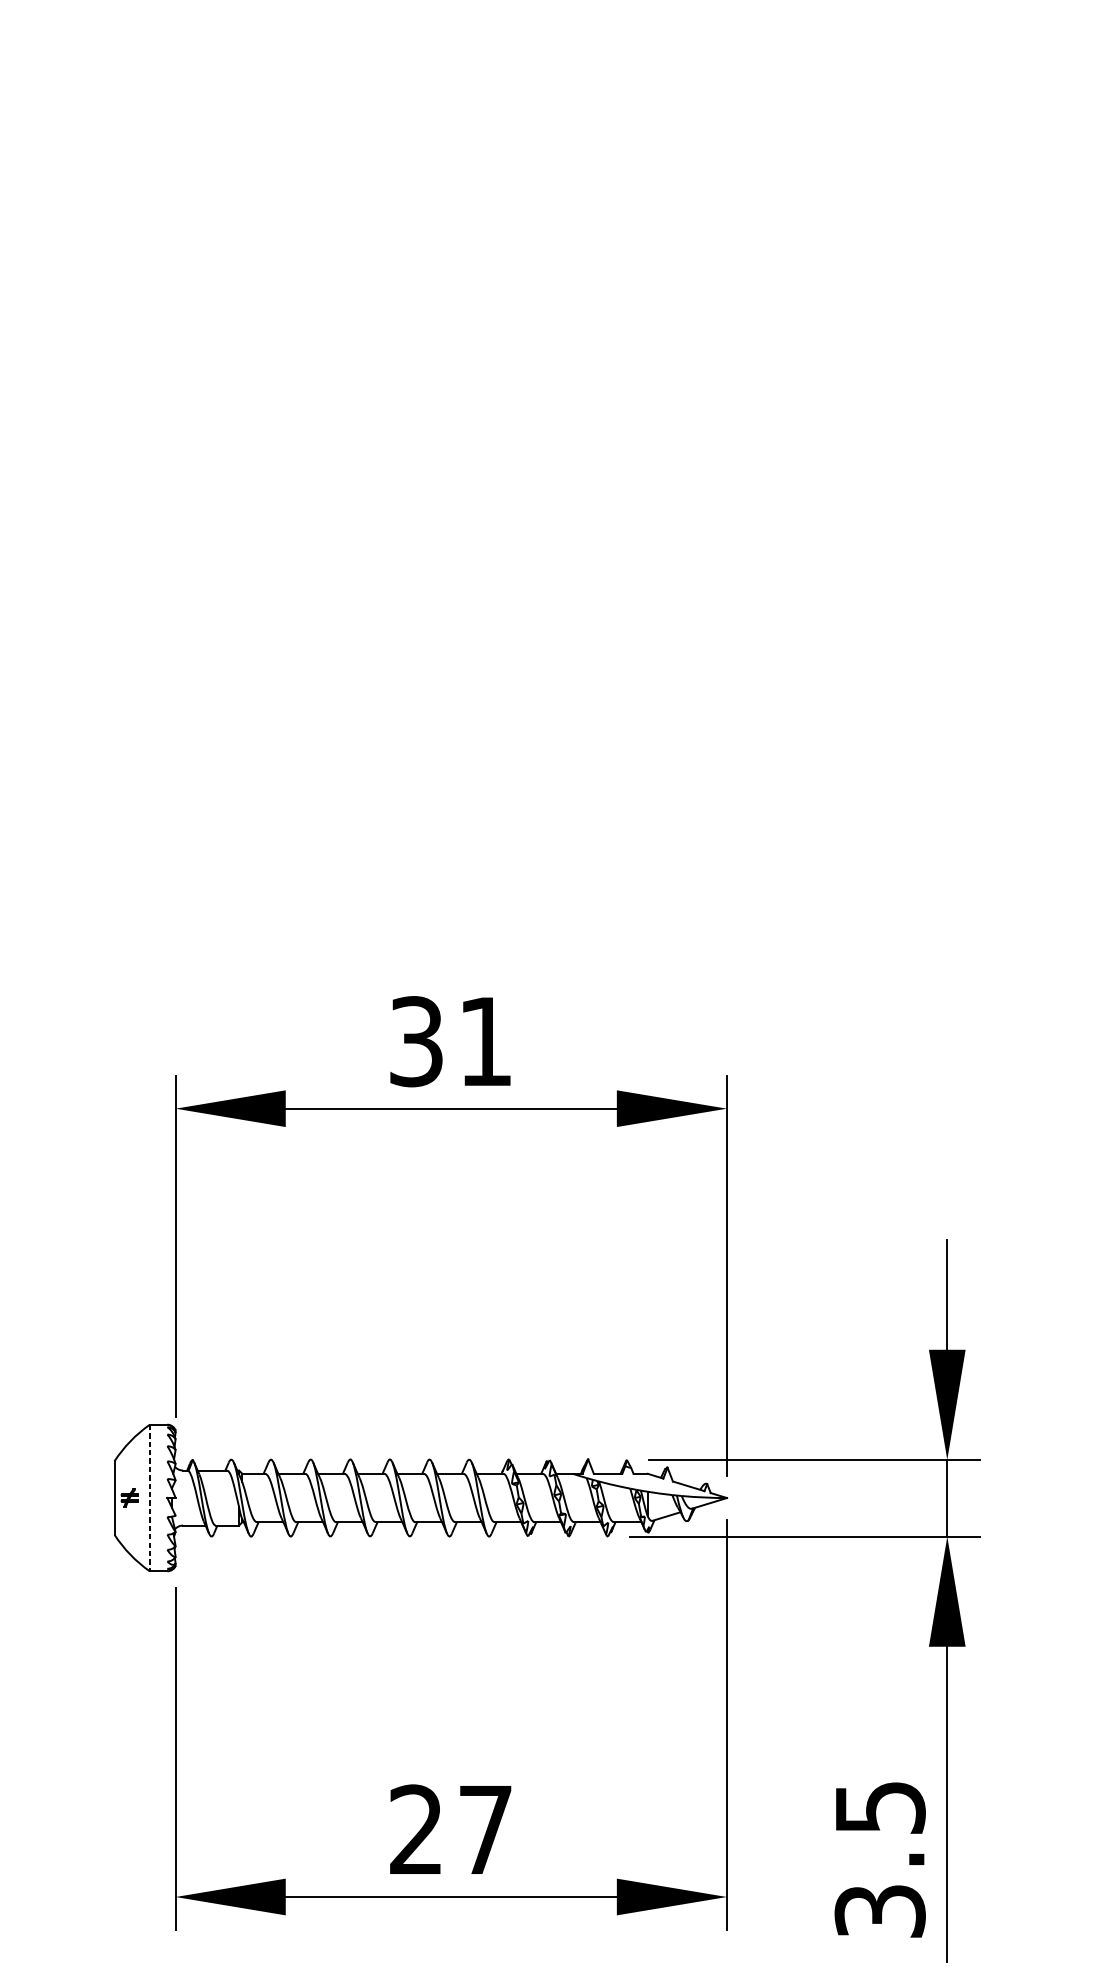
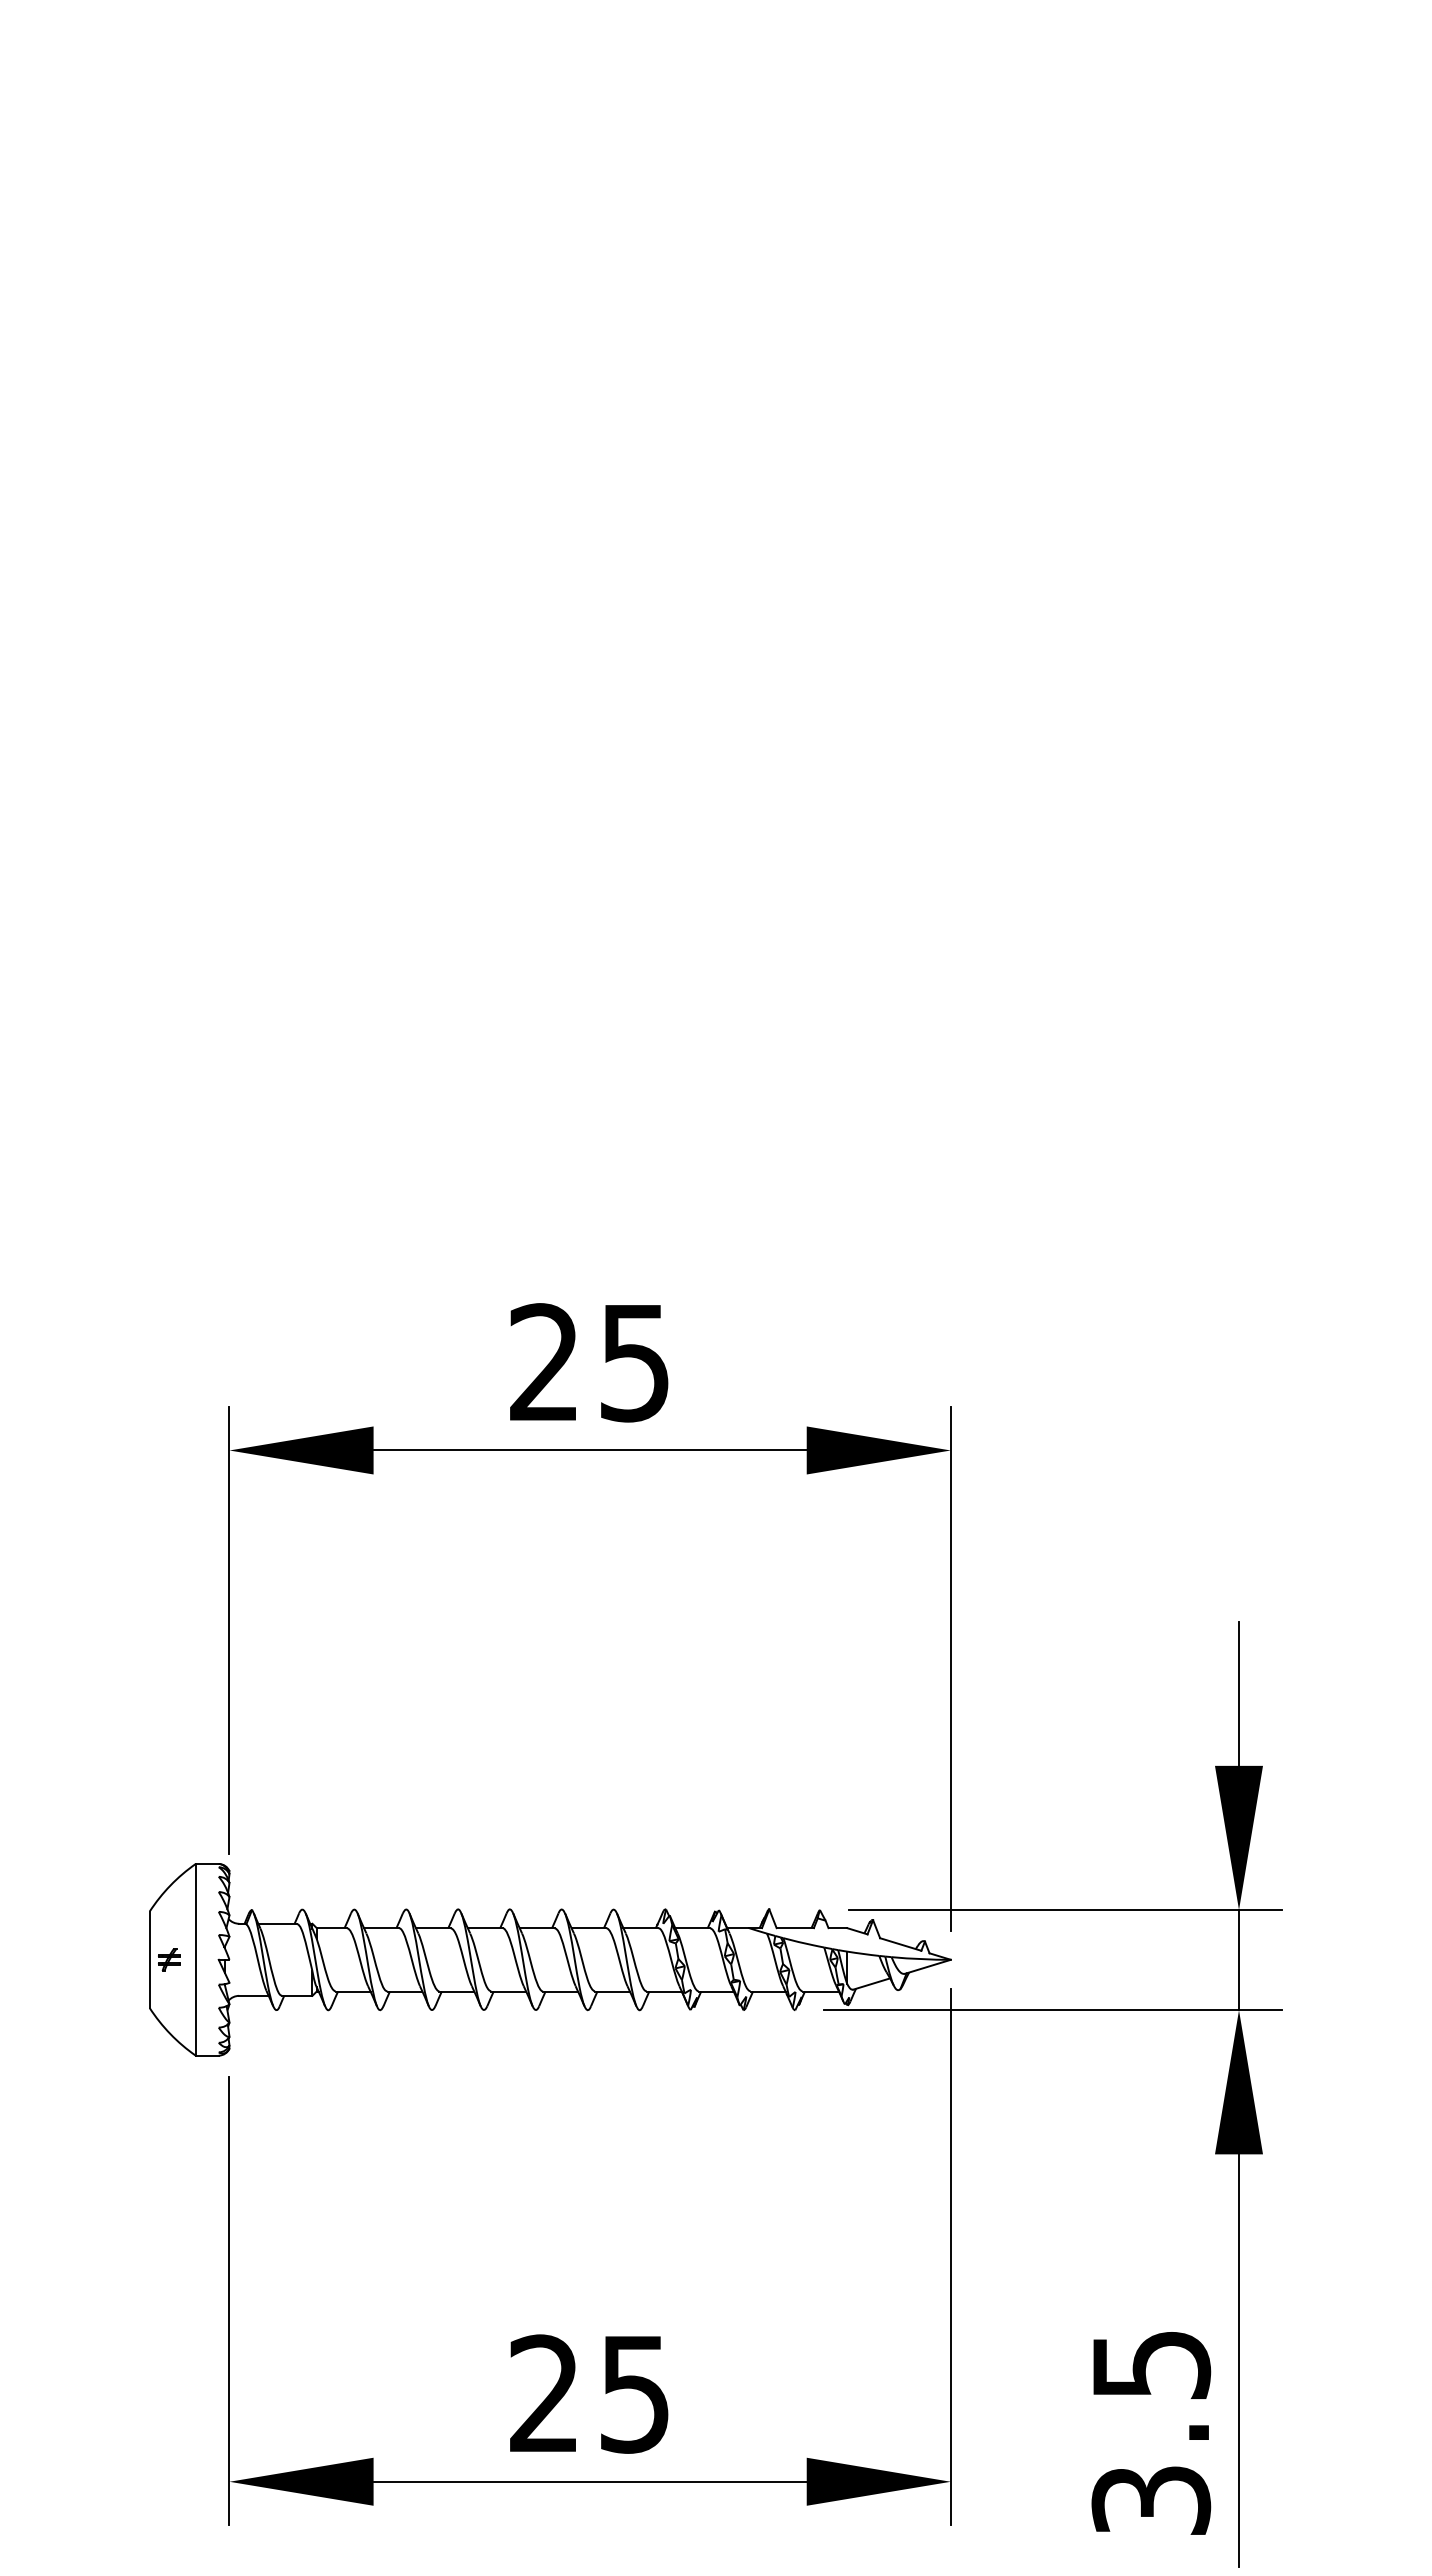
text: (450, 1041) -> (589, 1362), 31 -> 25
line: (149, 1497) -> (195, 1959), dashed -> solid
text: (485, 1830) -> (634, 2394), 27 -> 25

